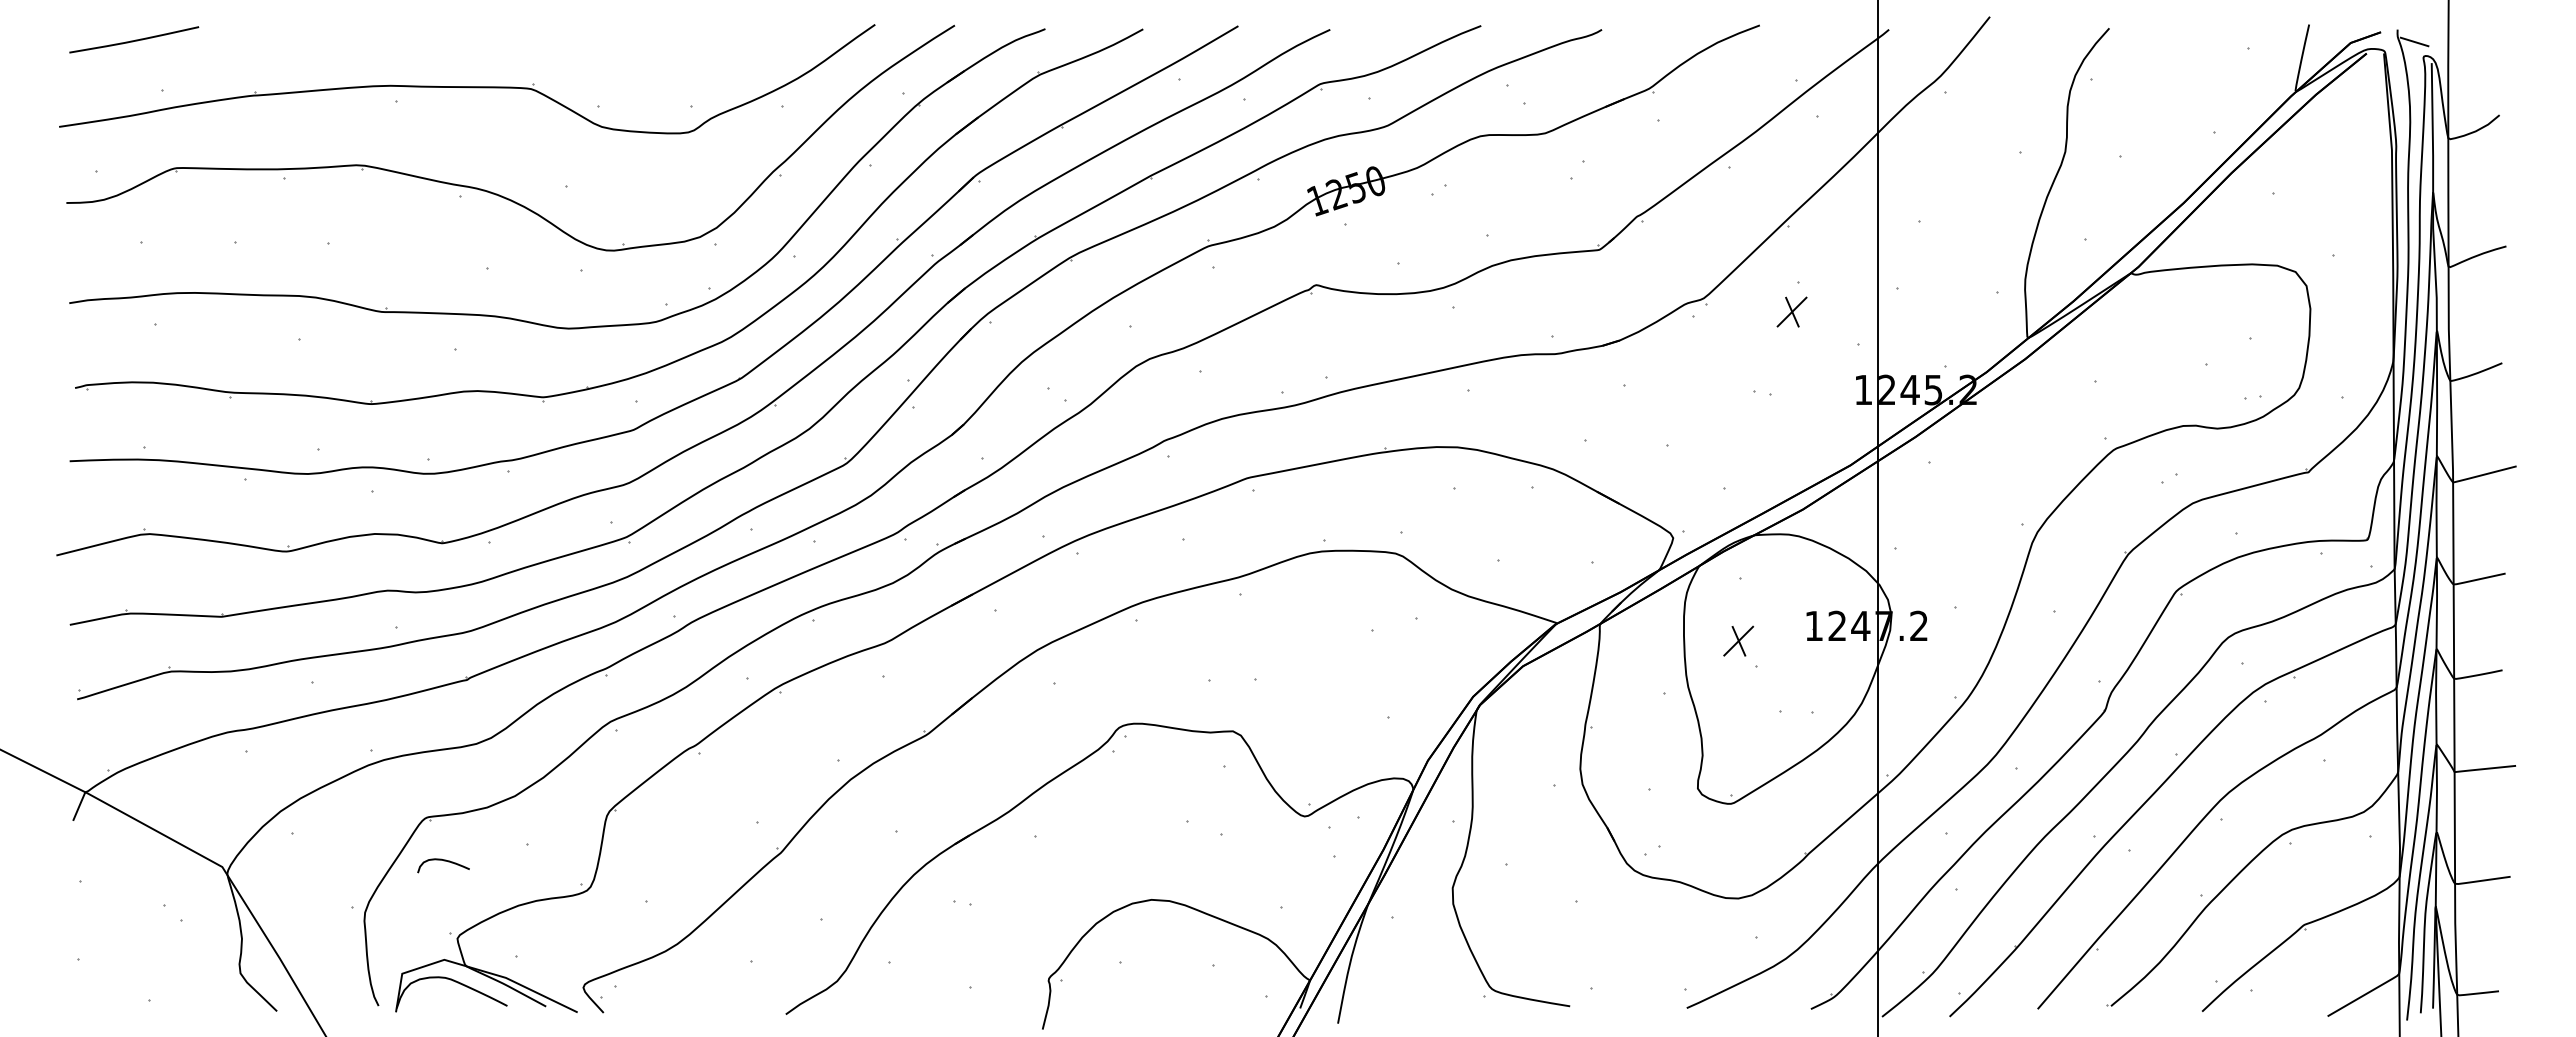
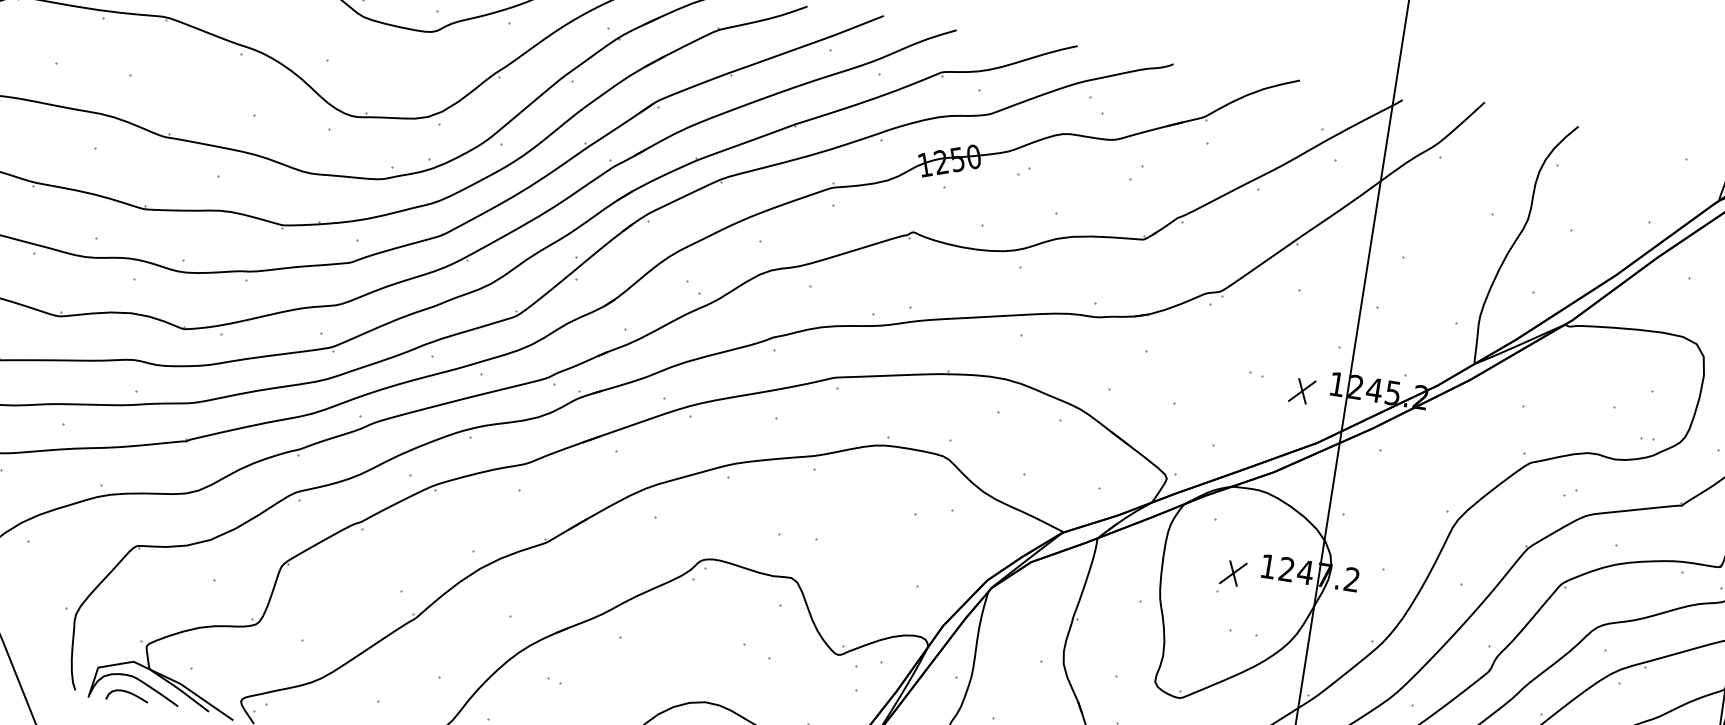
part: (1791, 311) -> (1301, 390), moved
part: (1738, 640) -> (1233, 572), moved
curve: (443, 861) -> (127, 693), moved

